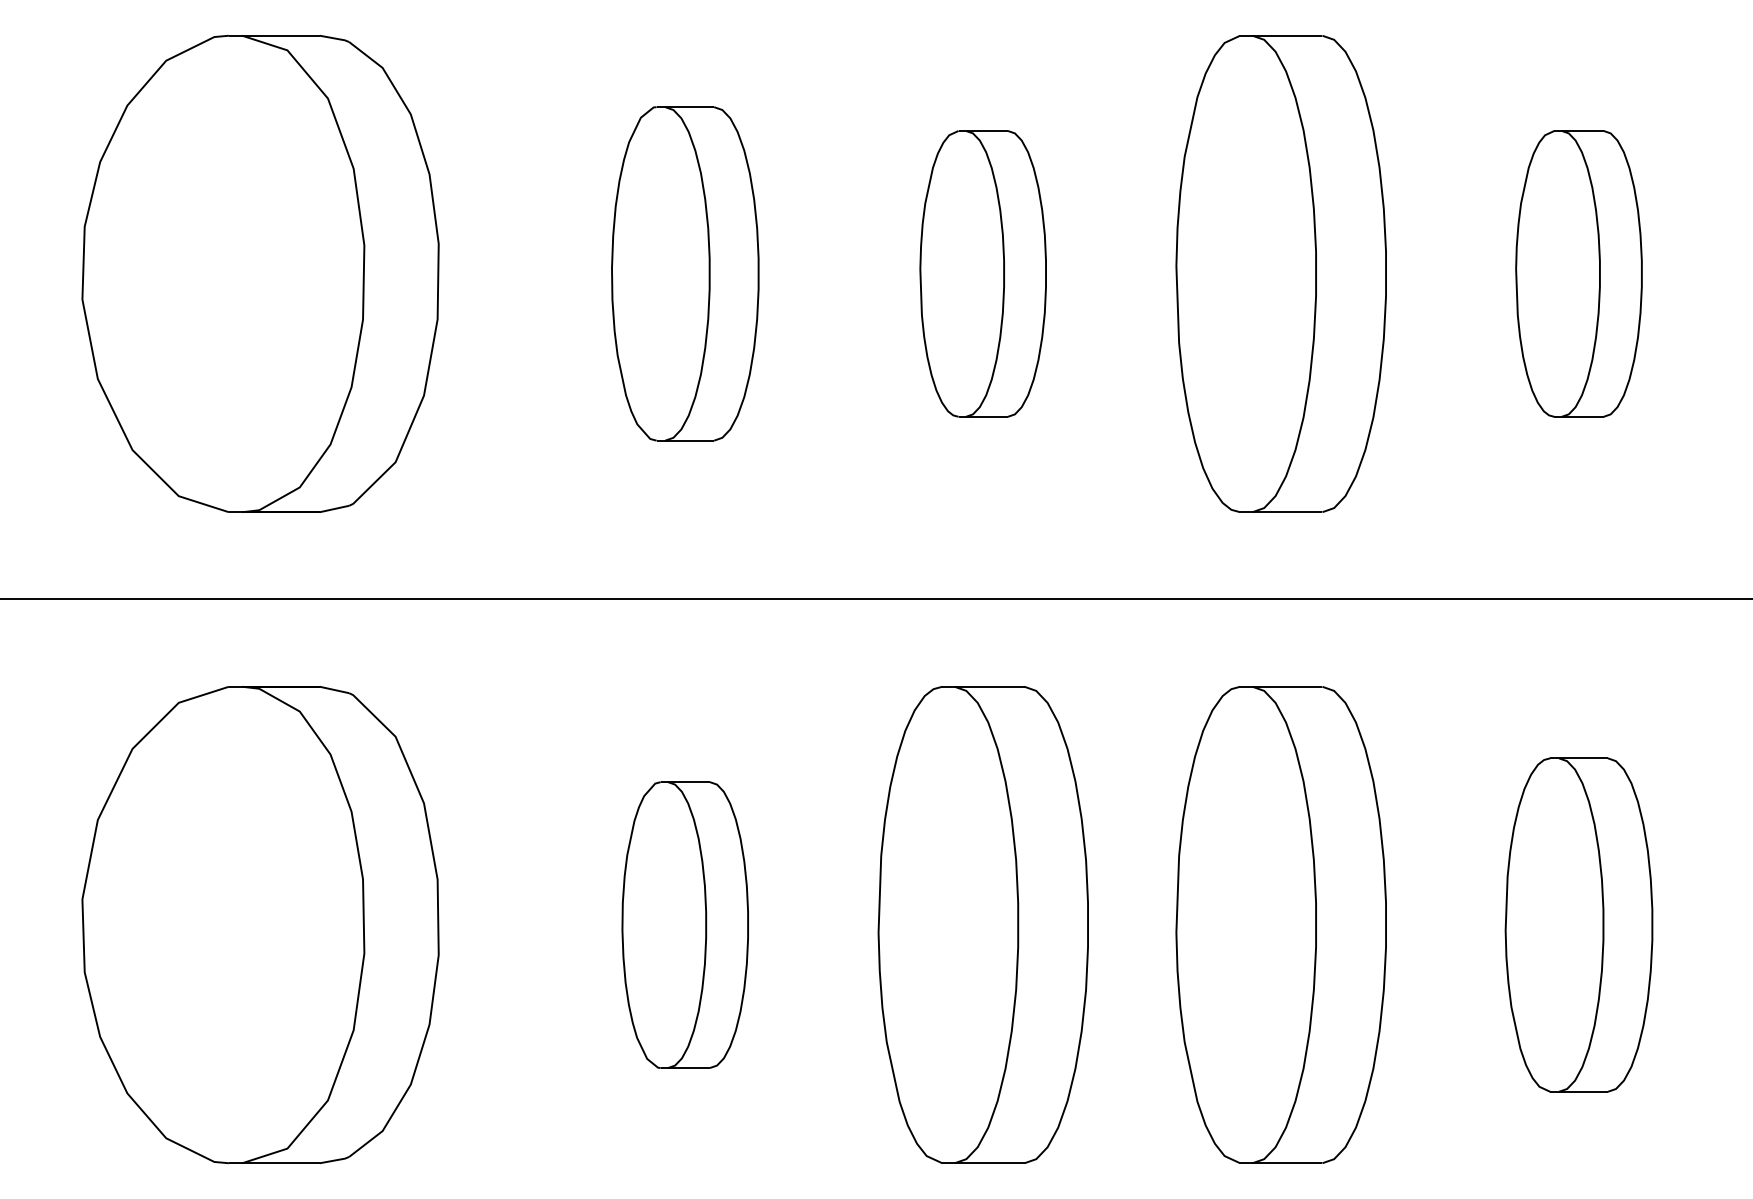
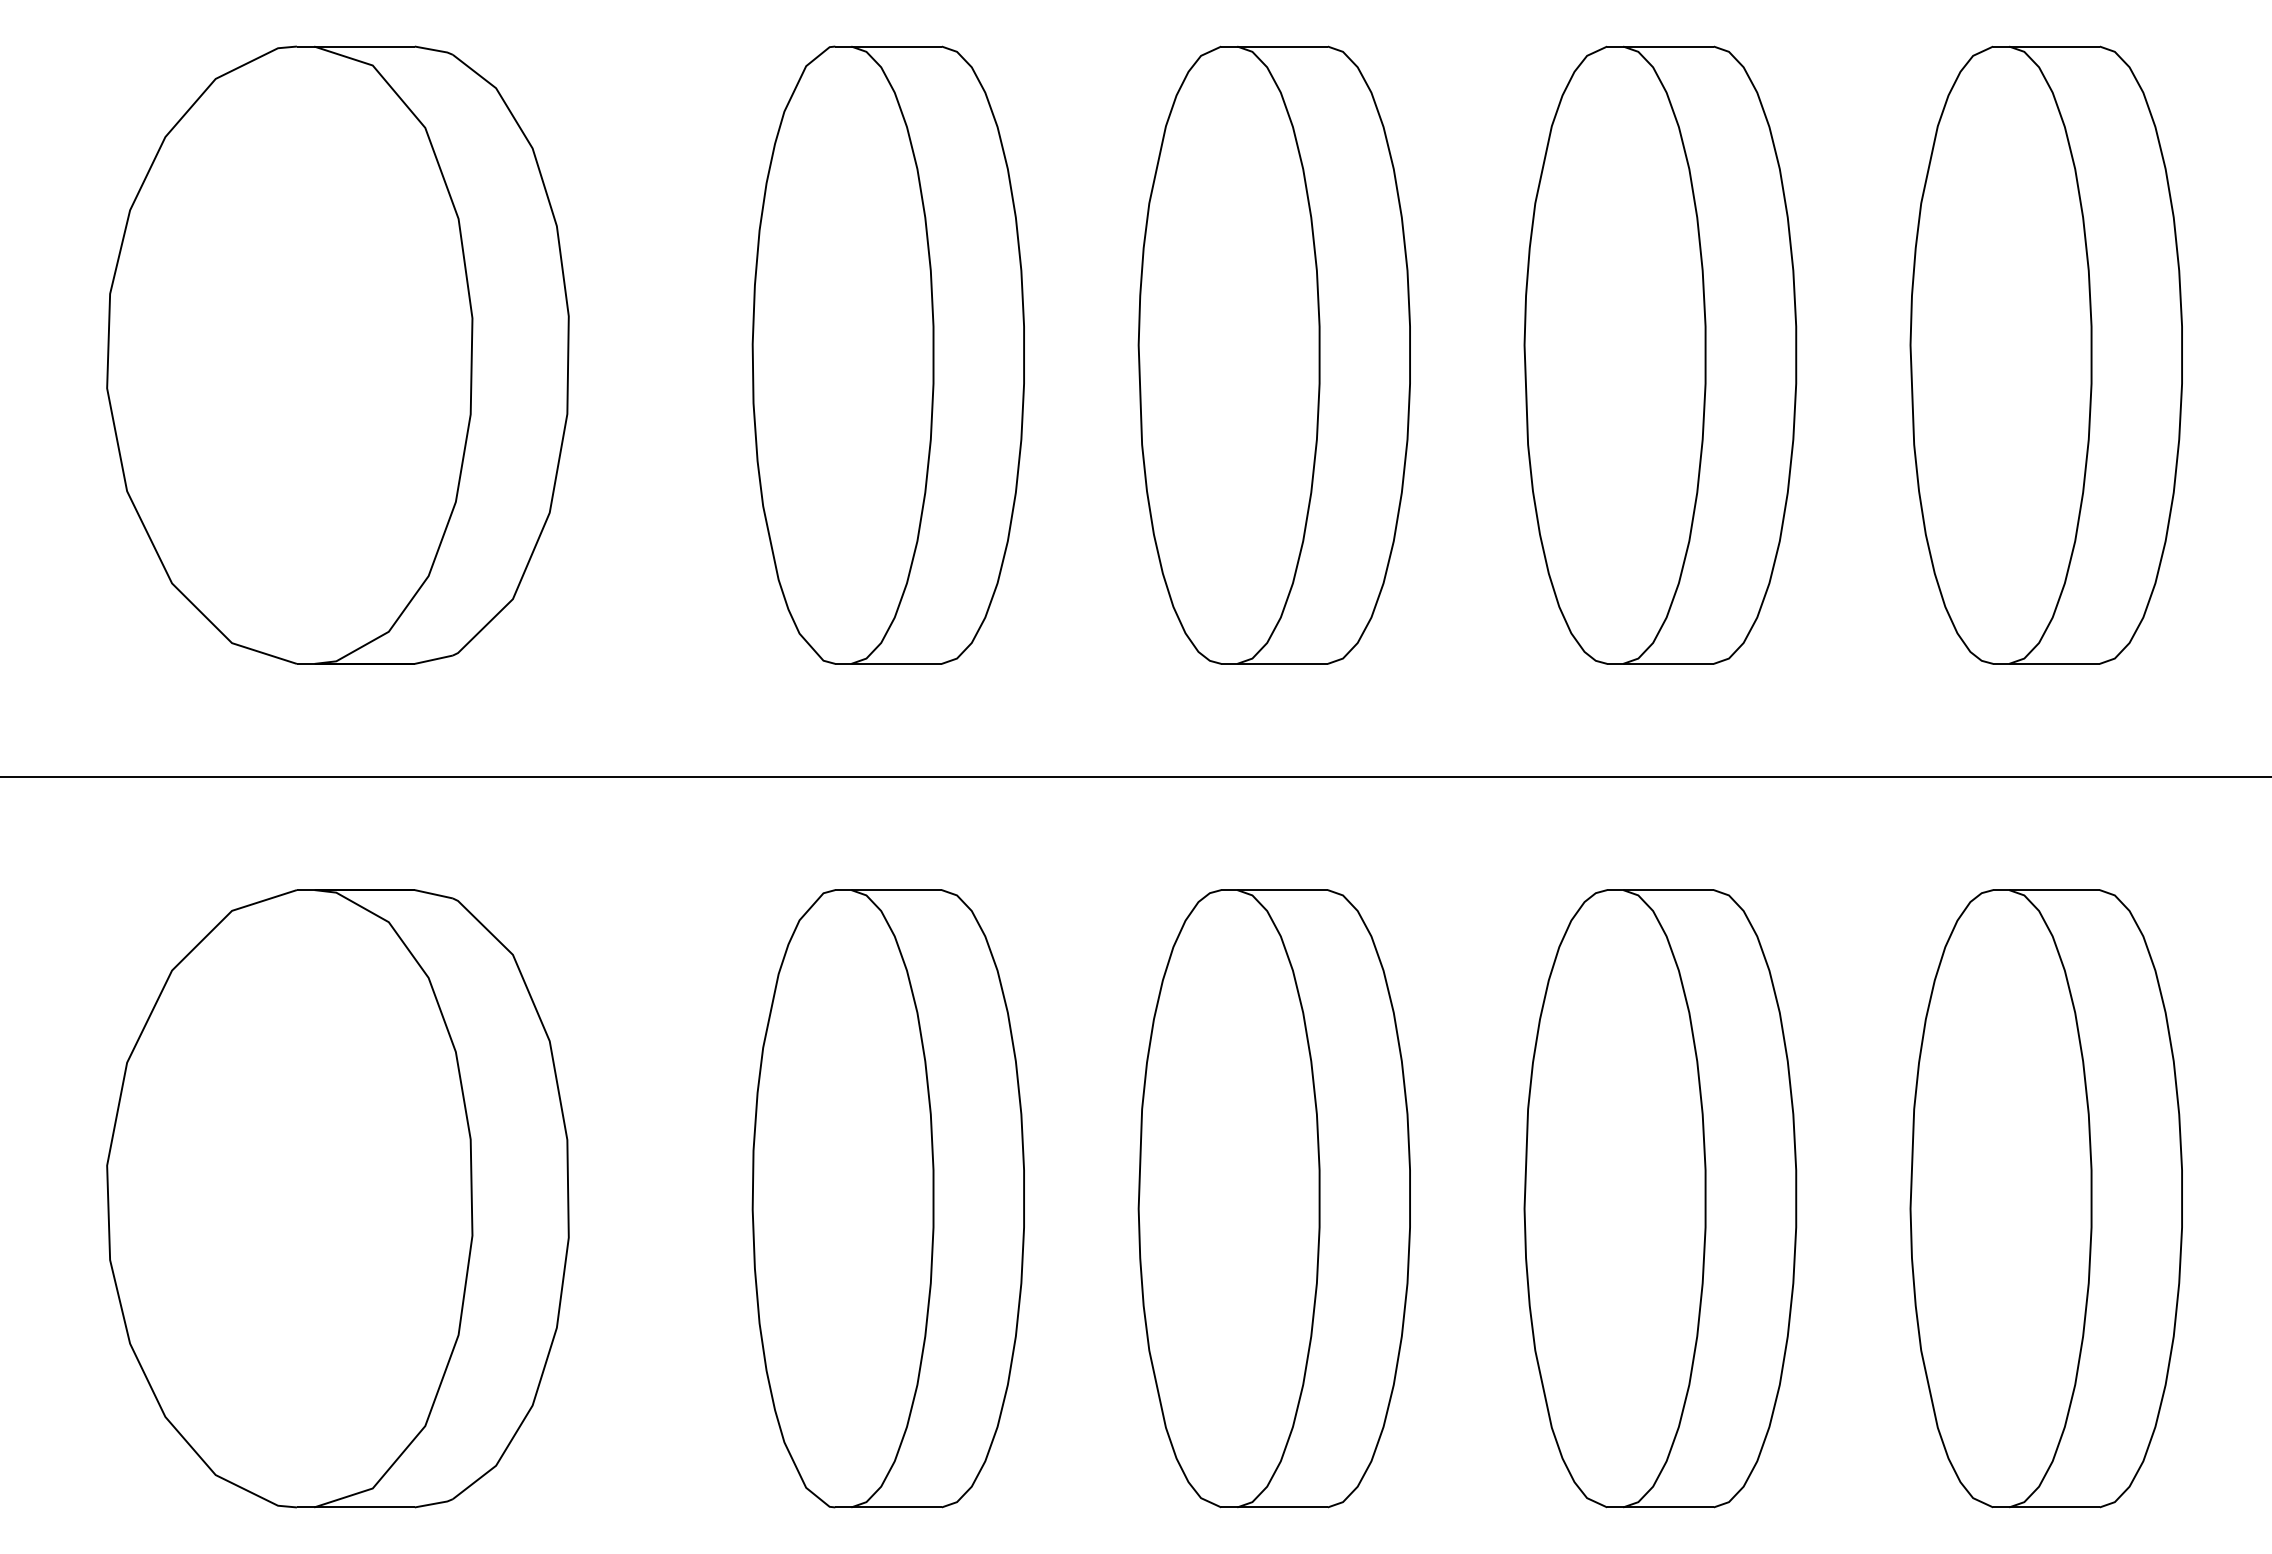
part: (684, 273) -> (887, 354), size x1.43
part: (982, 273) -> (1273, 354), size x1.67
part: (1578, 273) -> (2045, 354), size x1.67
part: (684, 924) -> (887, 1198), size x1.67
part: (1578, 924) -> (2045, 1198), size x1.43

